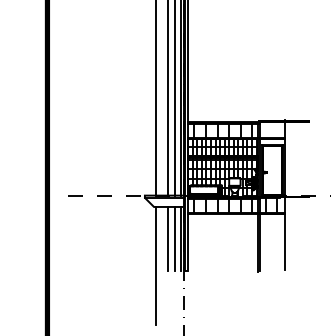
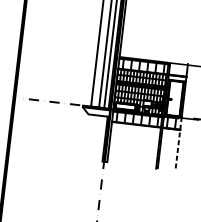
line: (284, 232) -> (178, 143), solid -> dashed
line: (167, 238) -> (95, 137), removed
line: (174, 238) -> (100, 138), removed
line: (156, 265) -> (85, 155), removed

